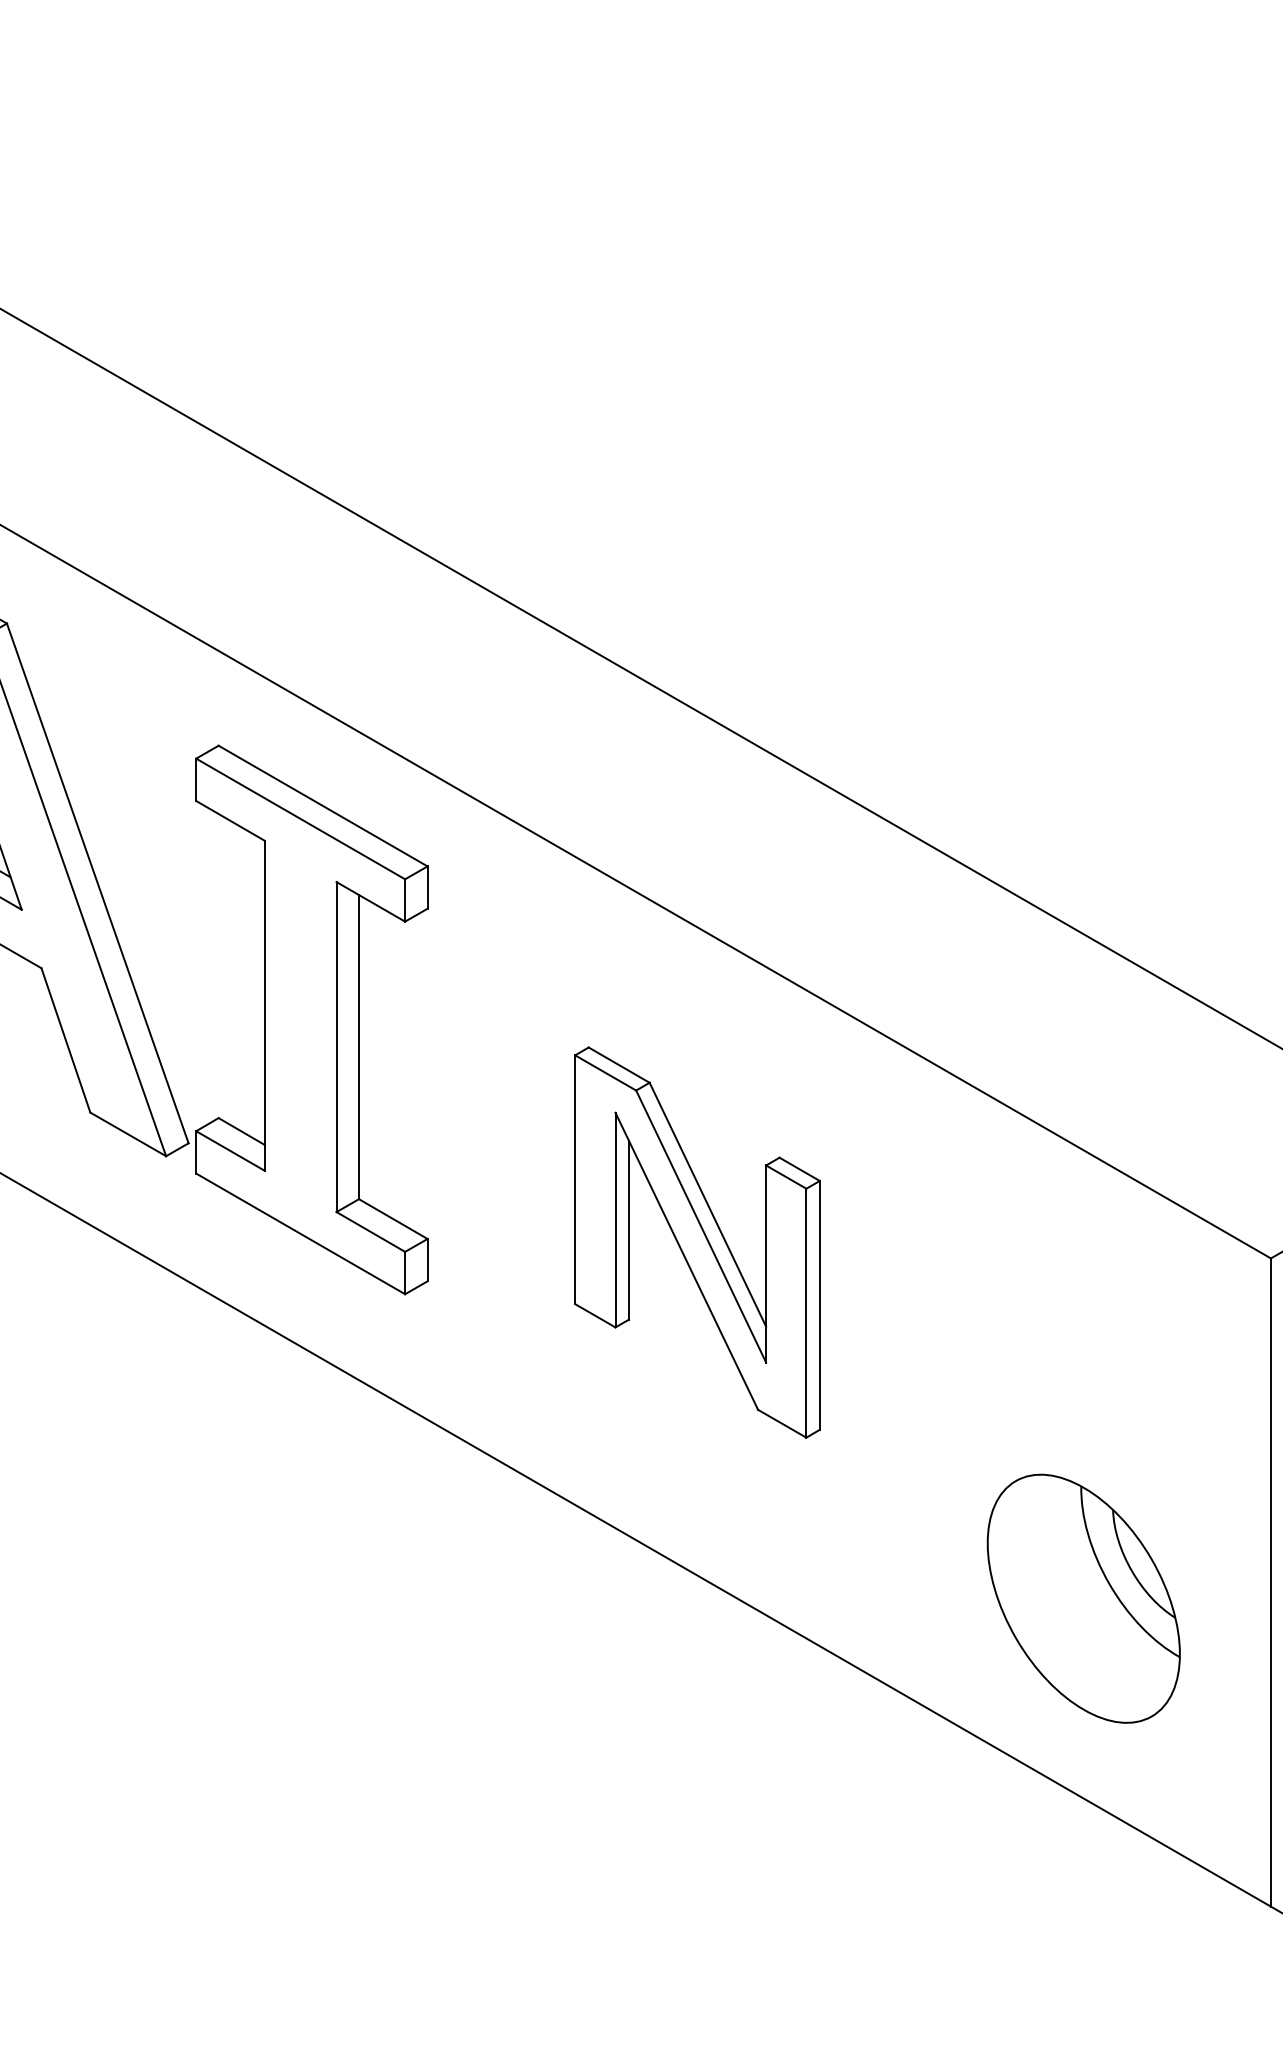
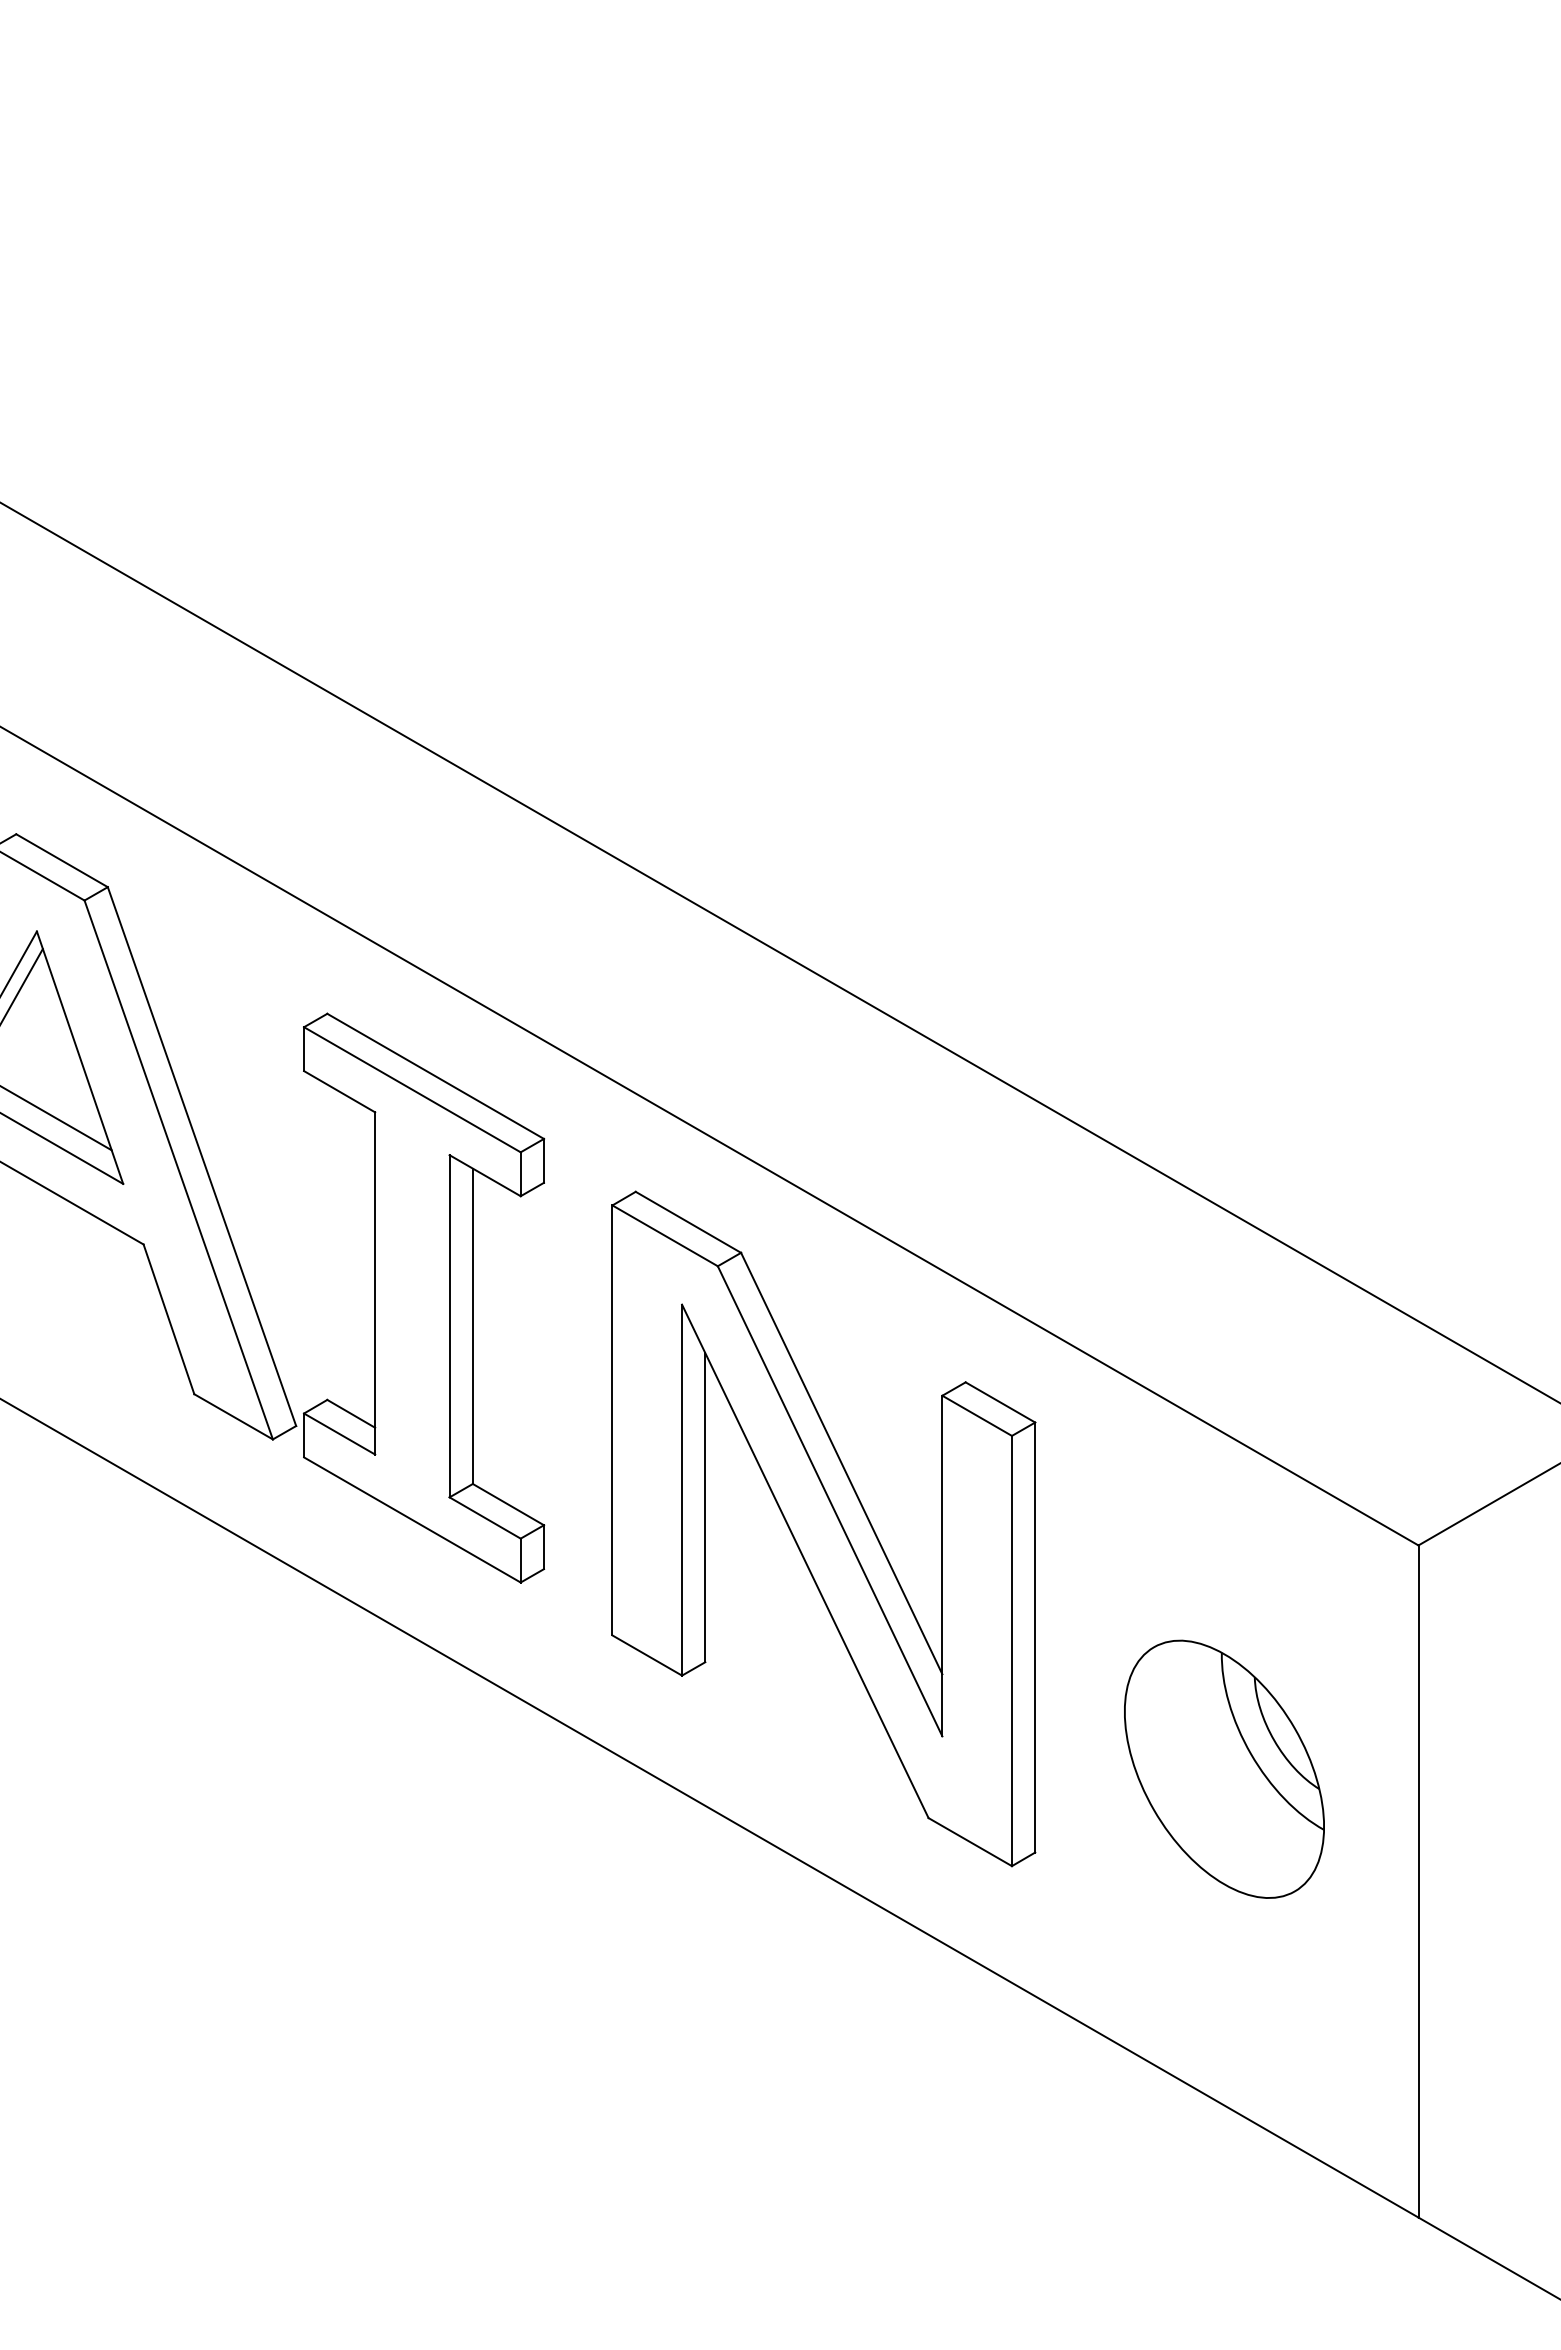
part: (697, 1242) -> (823, 1528), size x1.67
part: (1083, 1597) -> (1224, 1768), moved

